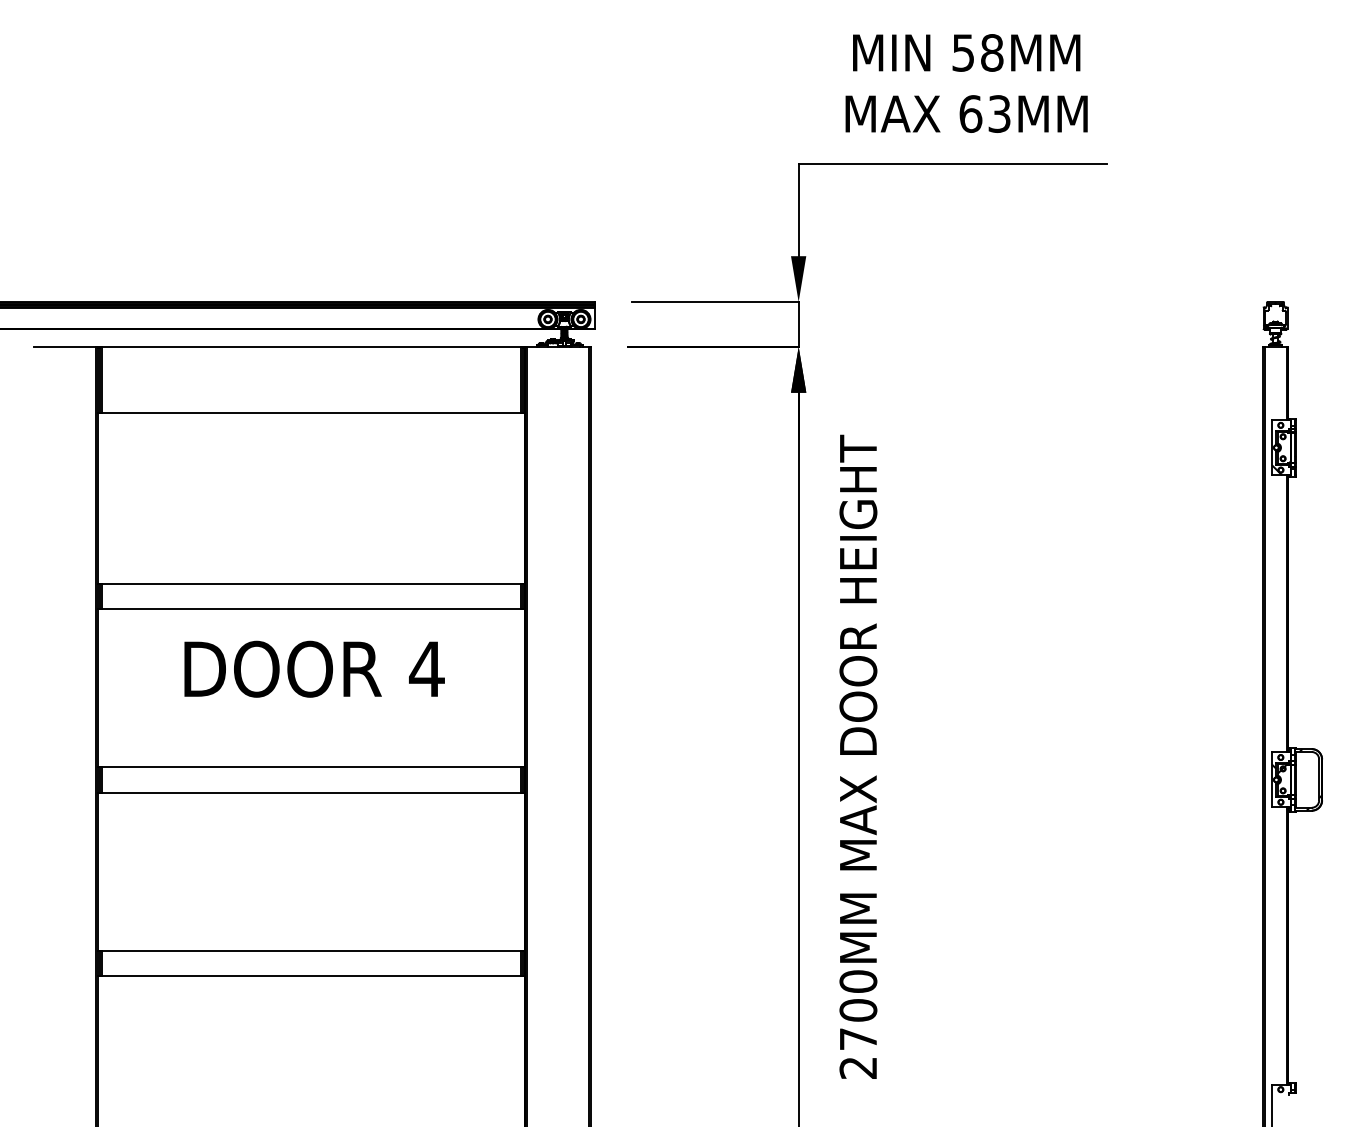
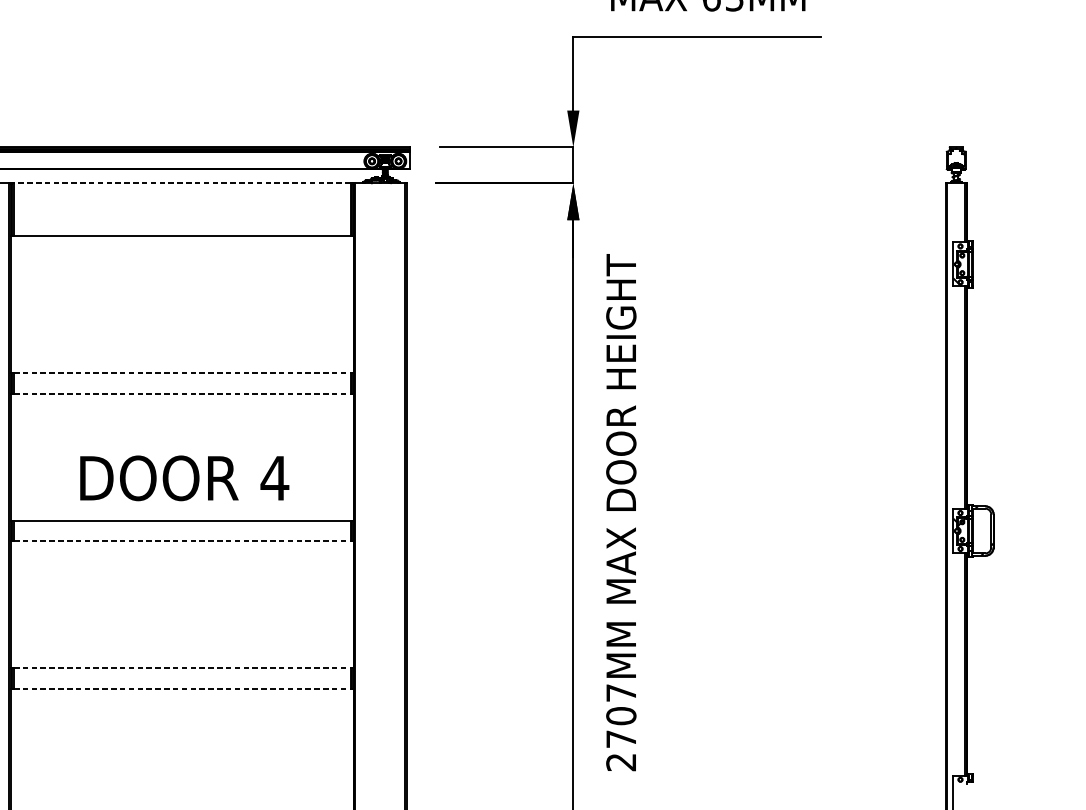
line: (311, 346) -> (182, 183), solid -> dashed
line: (311, 583) -> (182, 373), solid -> dashed
line: (311, 609) -> (182, 394), solid -> dashed
text: (314, 668) -> (184, 477), moved
line: (311, 792) -> (182, 541), solid -> dashed
line: (311, 950) -> (182, 668), solid -> dashed
line: (311, 976) -> (182, 688), solid -> dashed
text: (858, 981) -> (621, 692), 2700MM -> 2707MM

